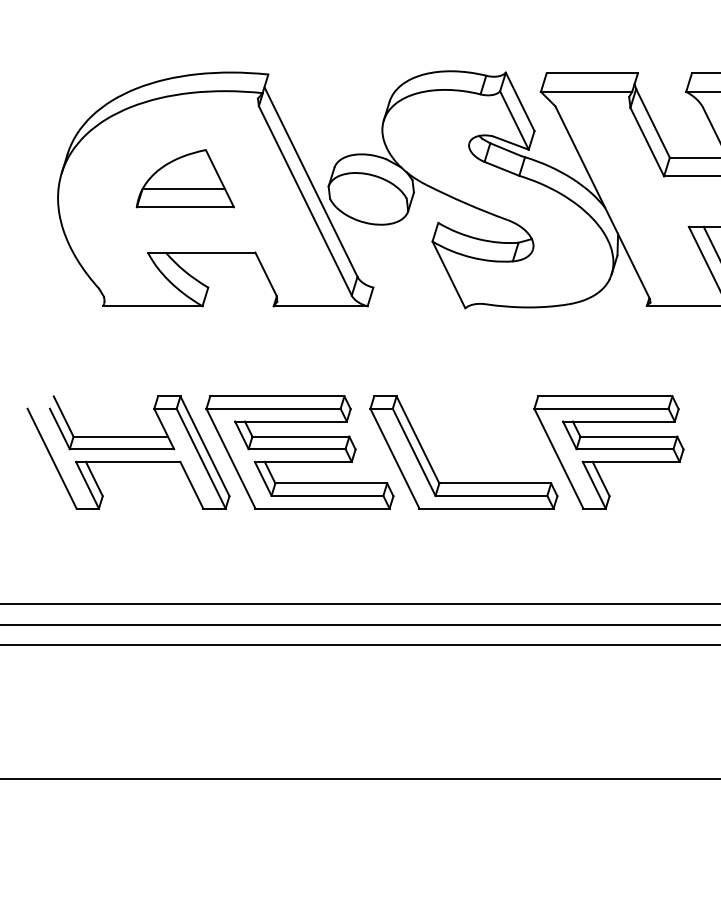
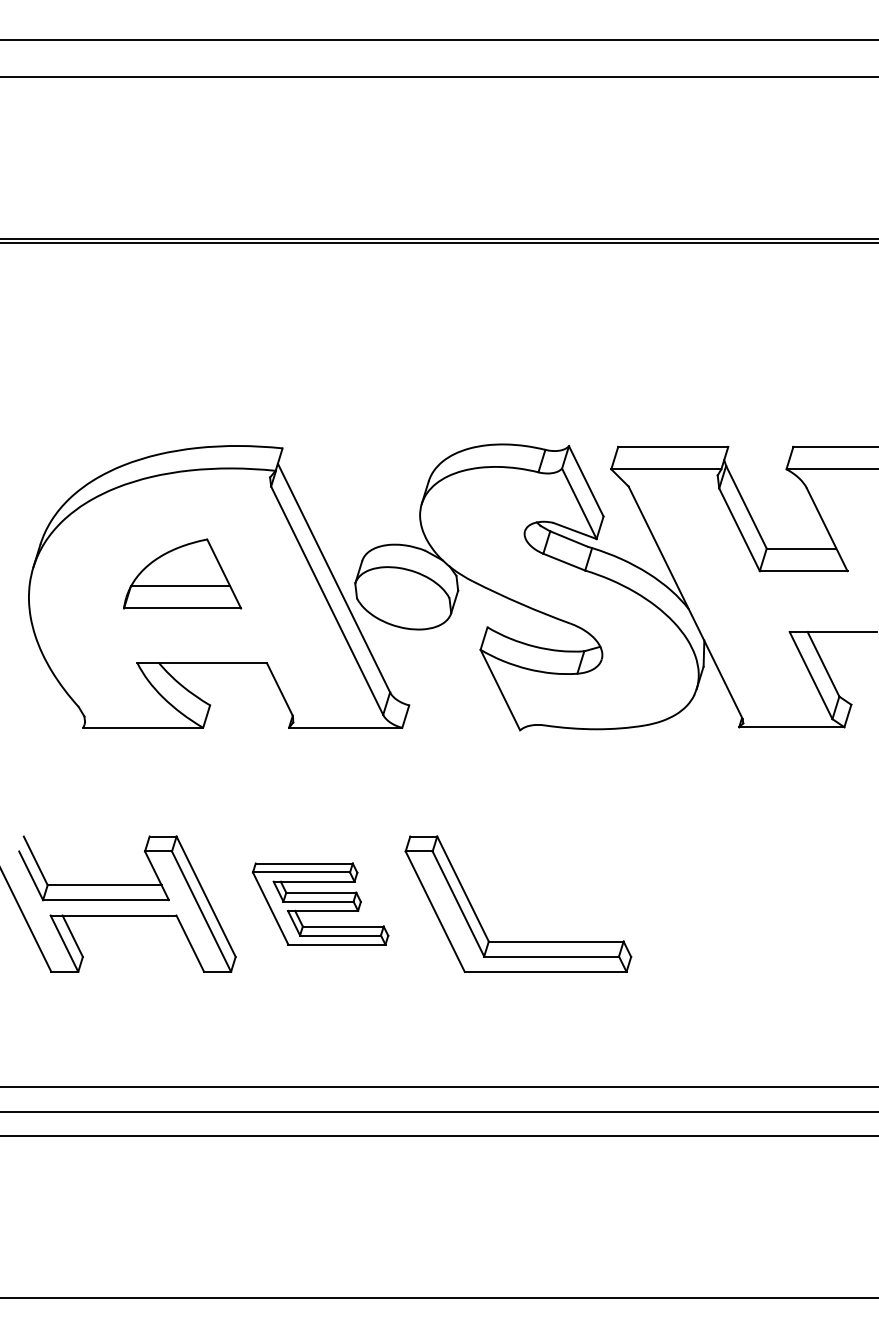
part: (299, 451) -> (320, 903), size x0.6
part: (609, 451) -> (693, 903), removed

